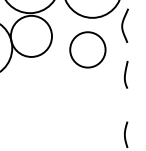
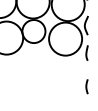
circle: (87, 48) -> (65, 38), size x1.67

